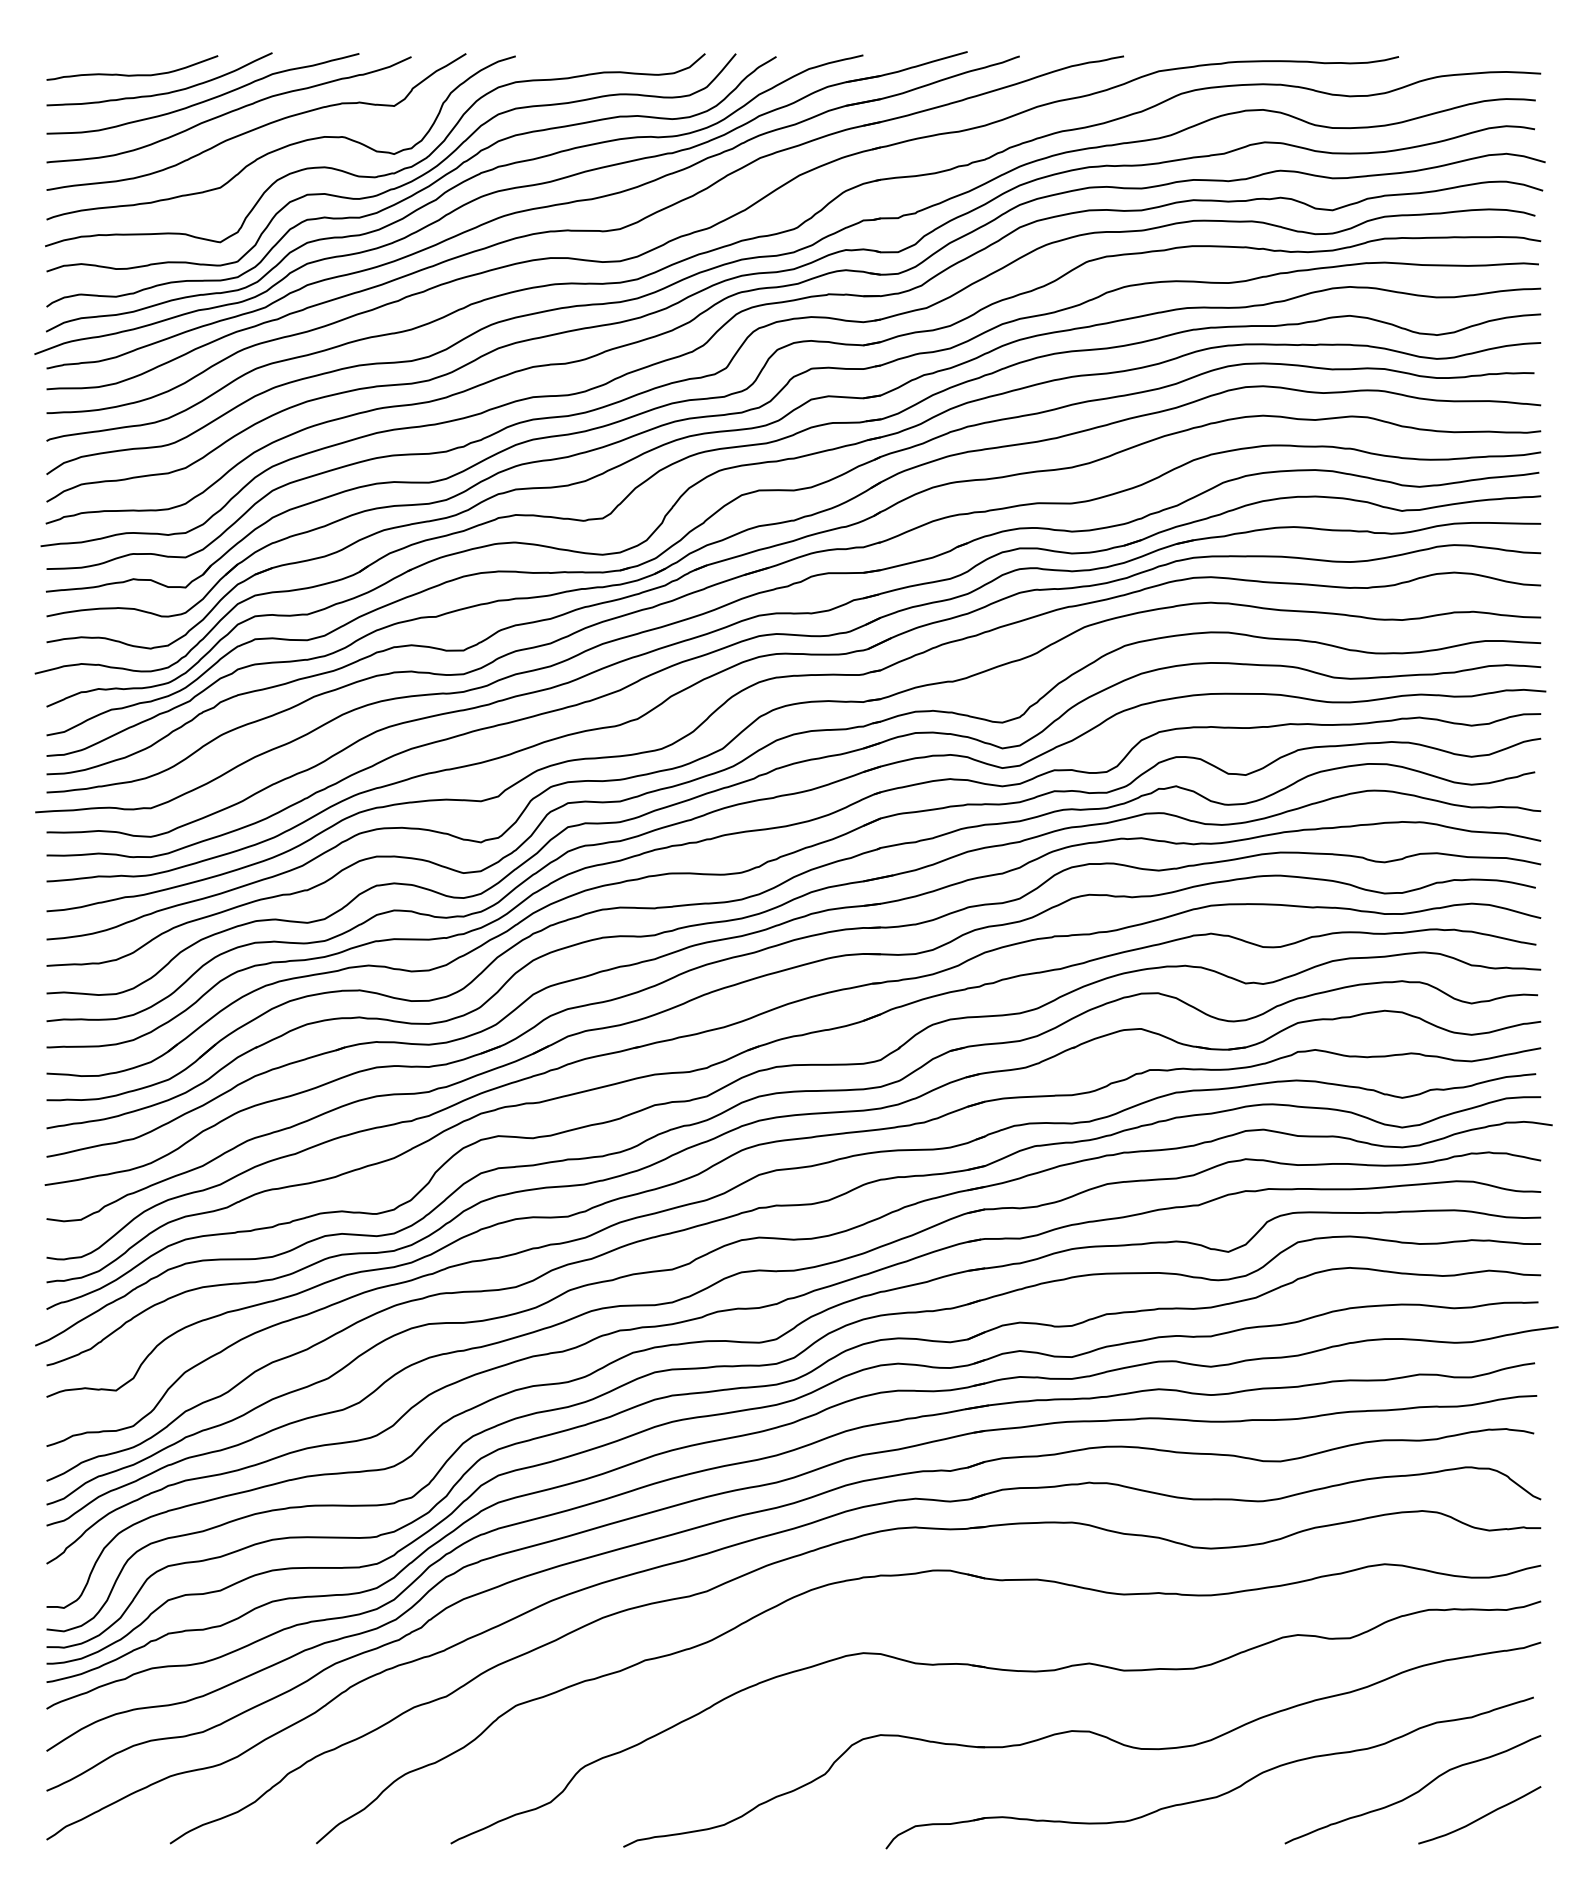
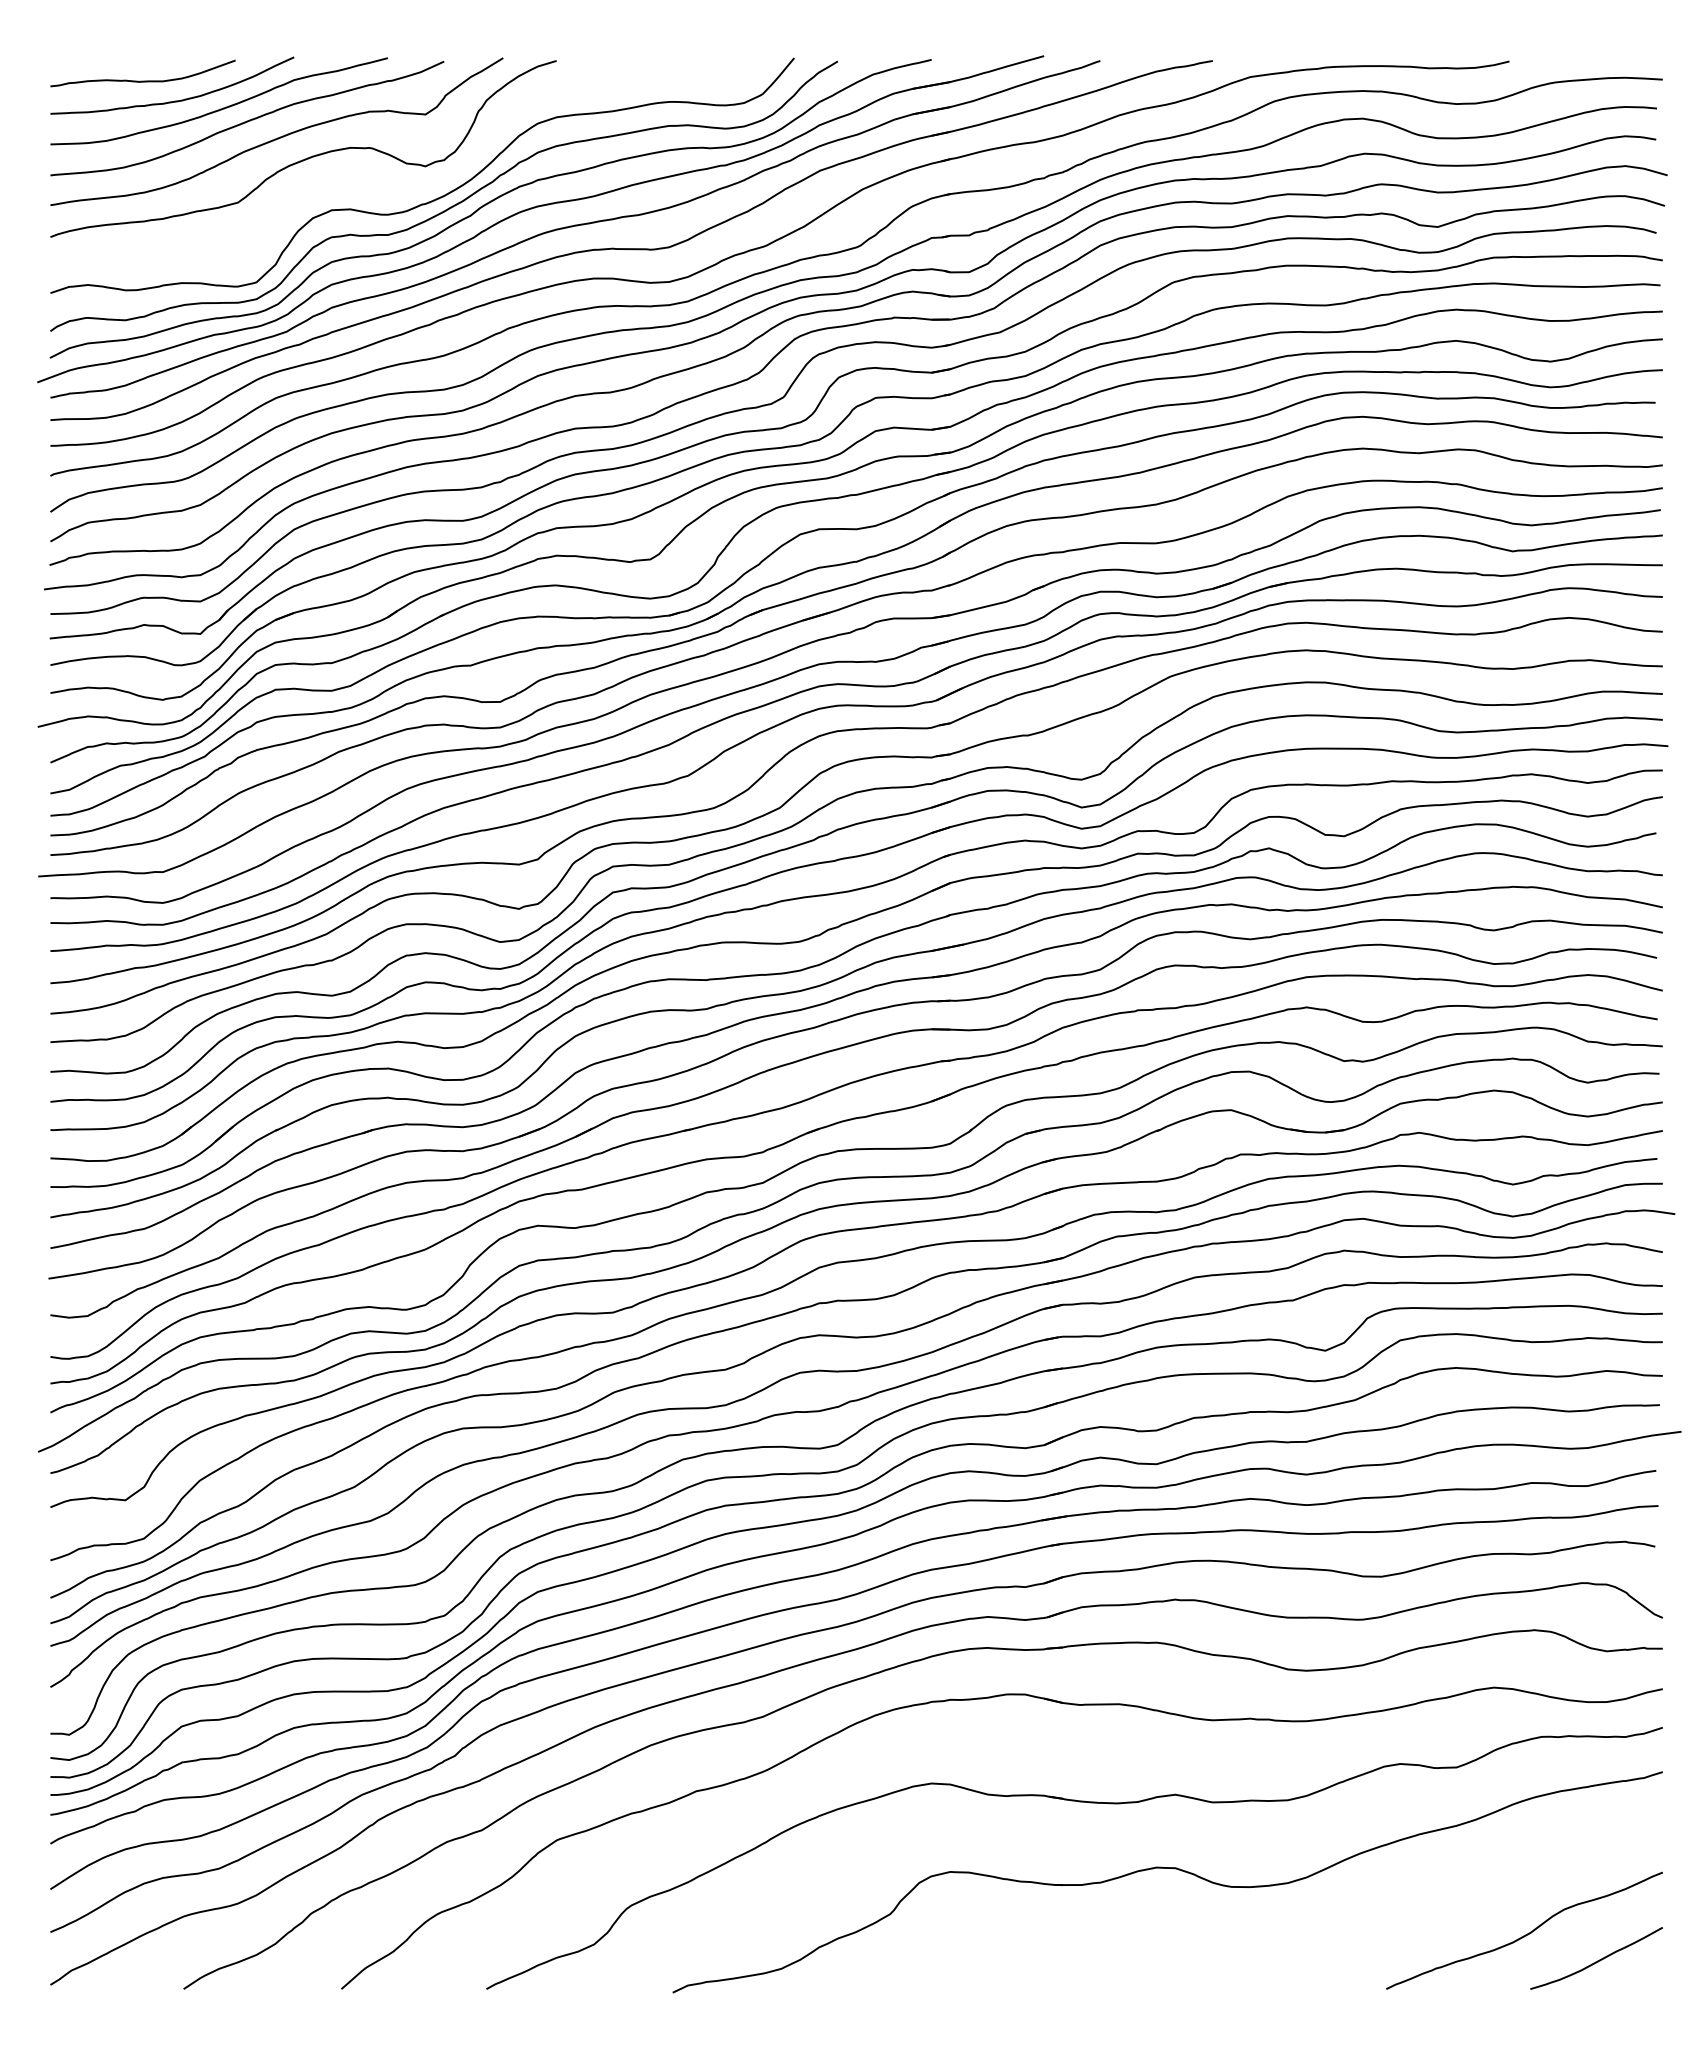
curve: (382, 174) -> (412, 188), removed
part: (1213, 1796) -> (1309, 1938), removed

